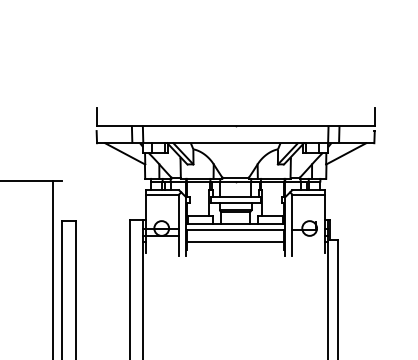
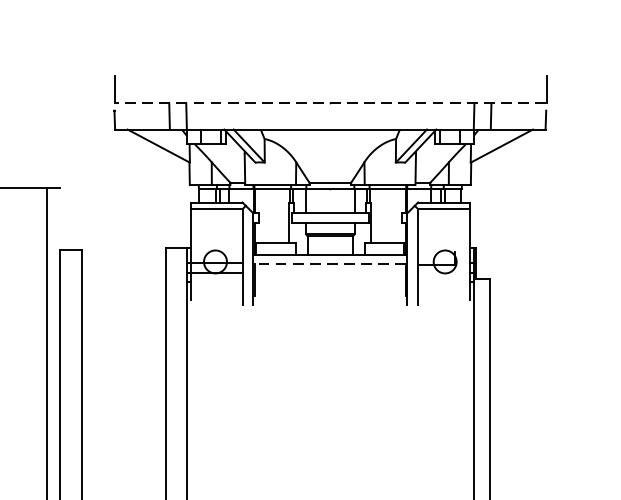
line: (235, 125) -> (330, 102), solid -> dashed
line: (235, 229) -> (330, 263), solid -> dashed
line: (235, 242) -> (330, 283), removed

